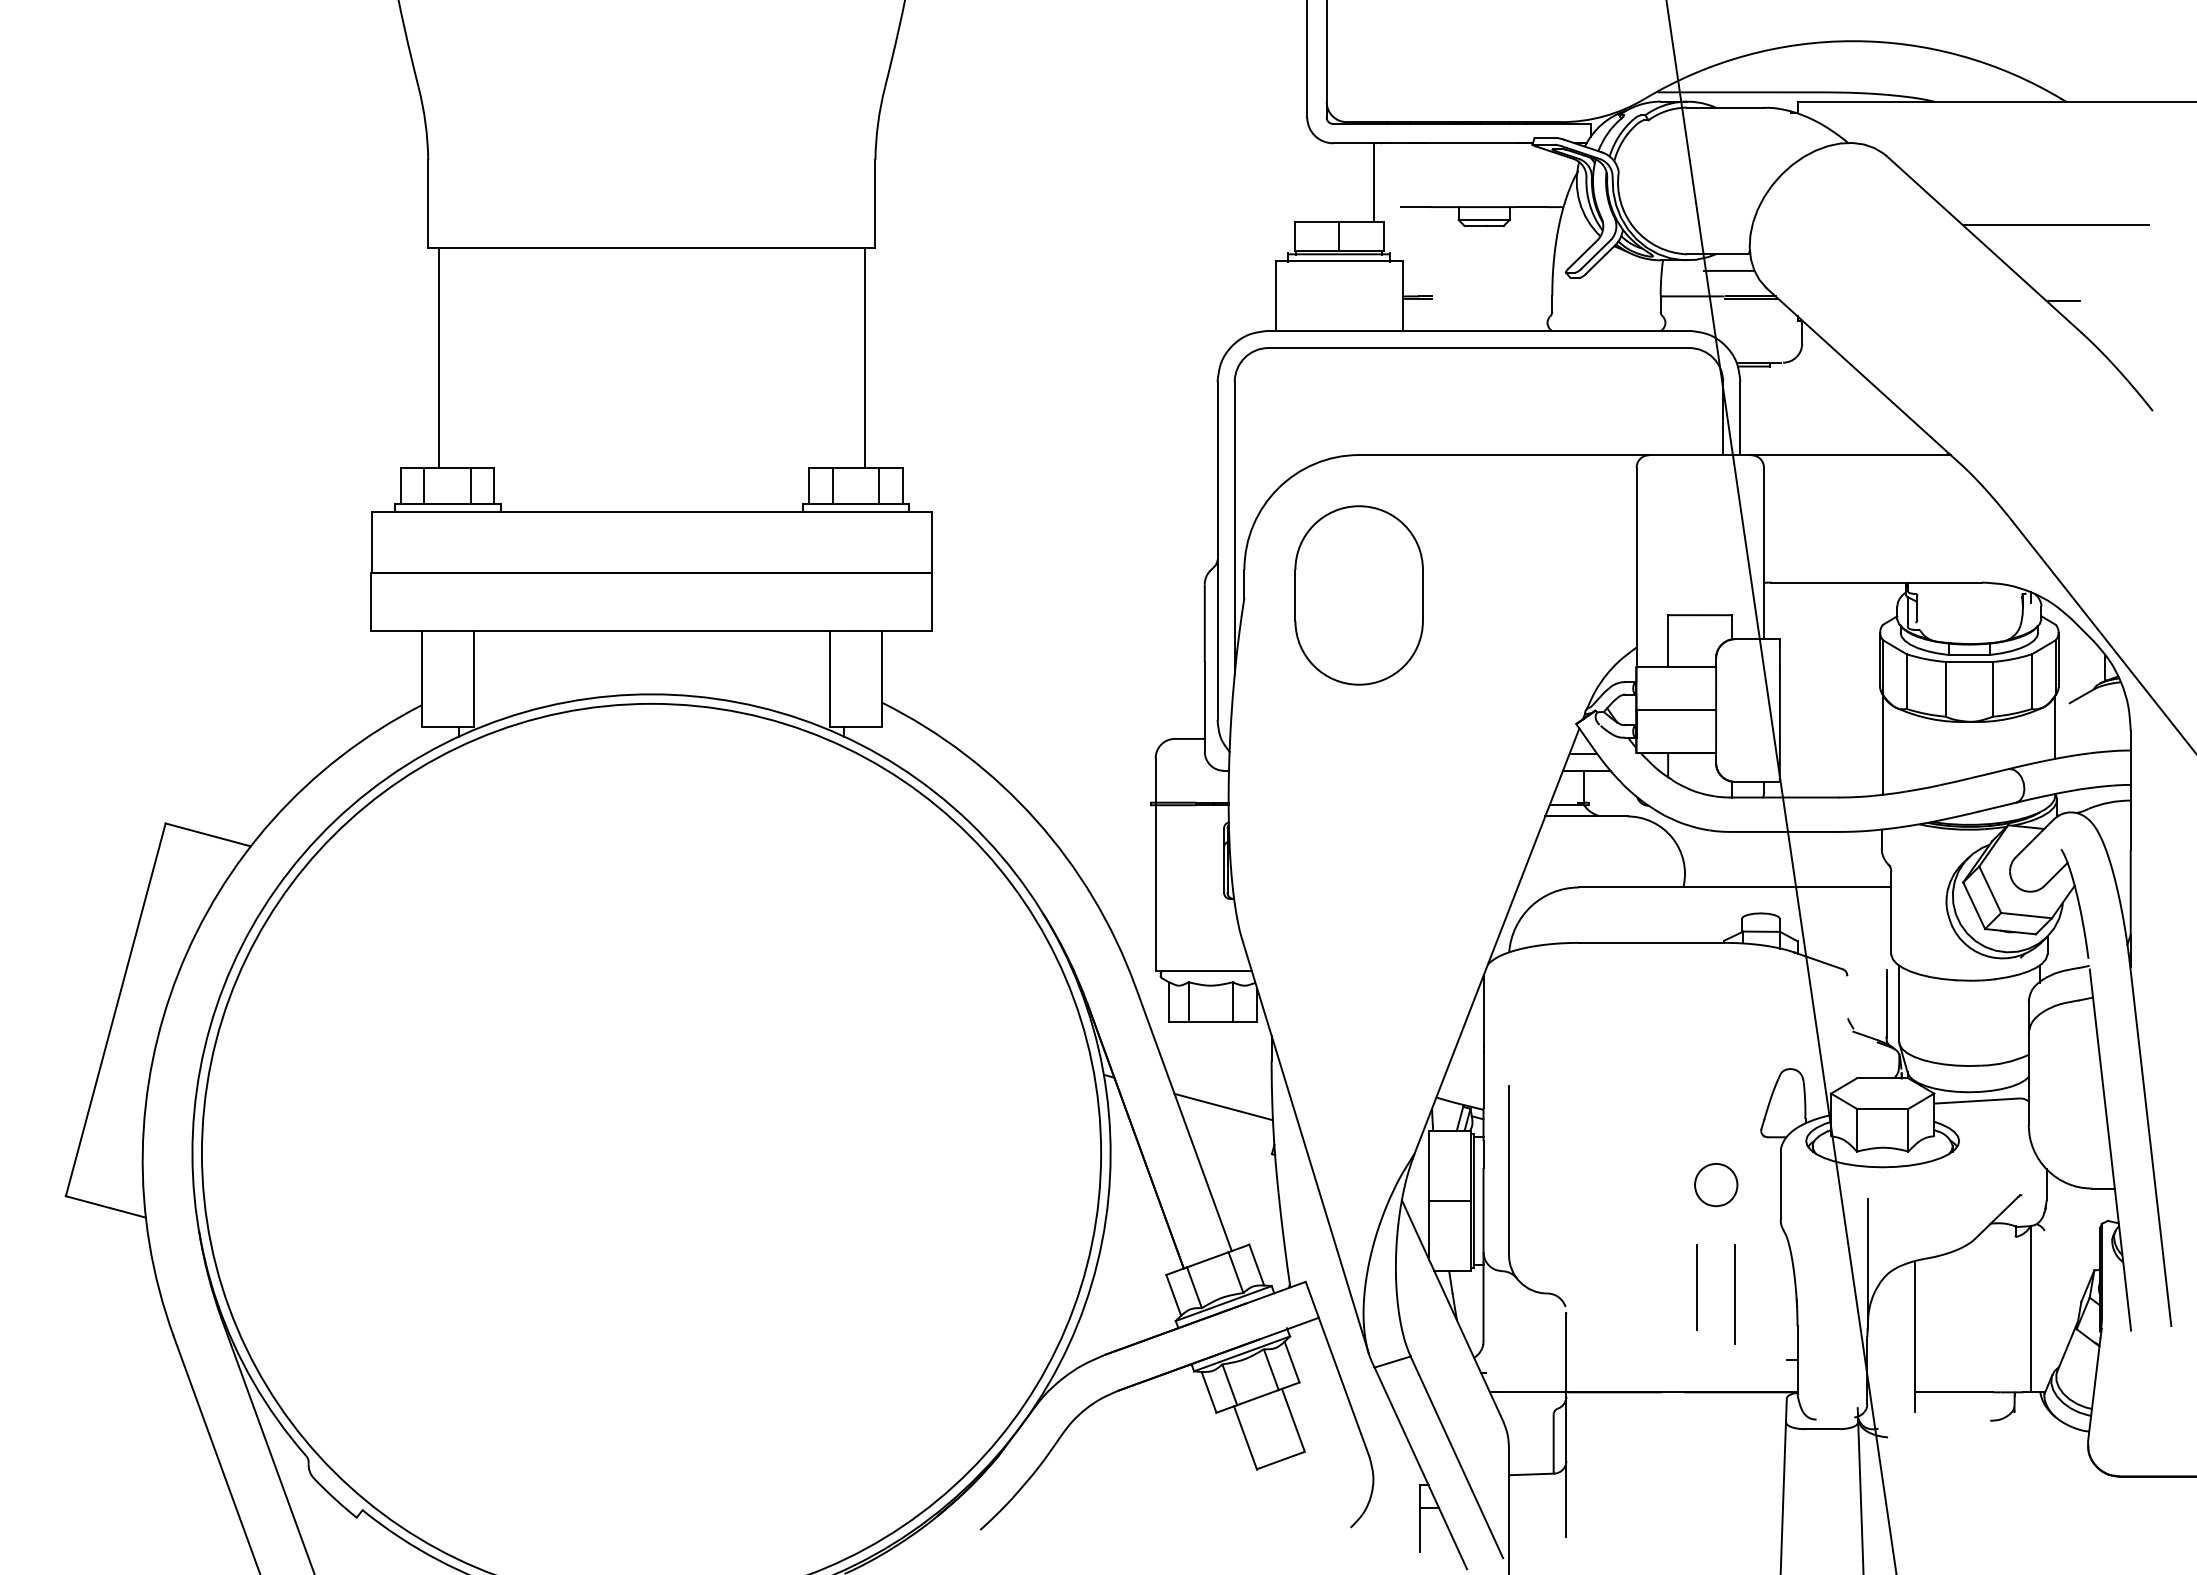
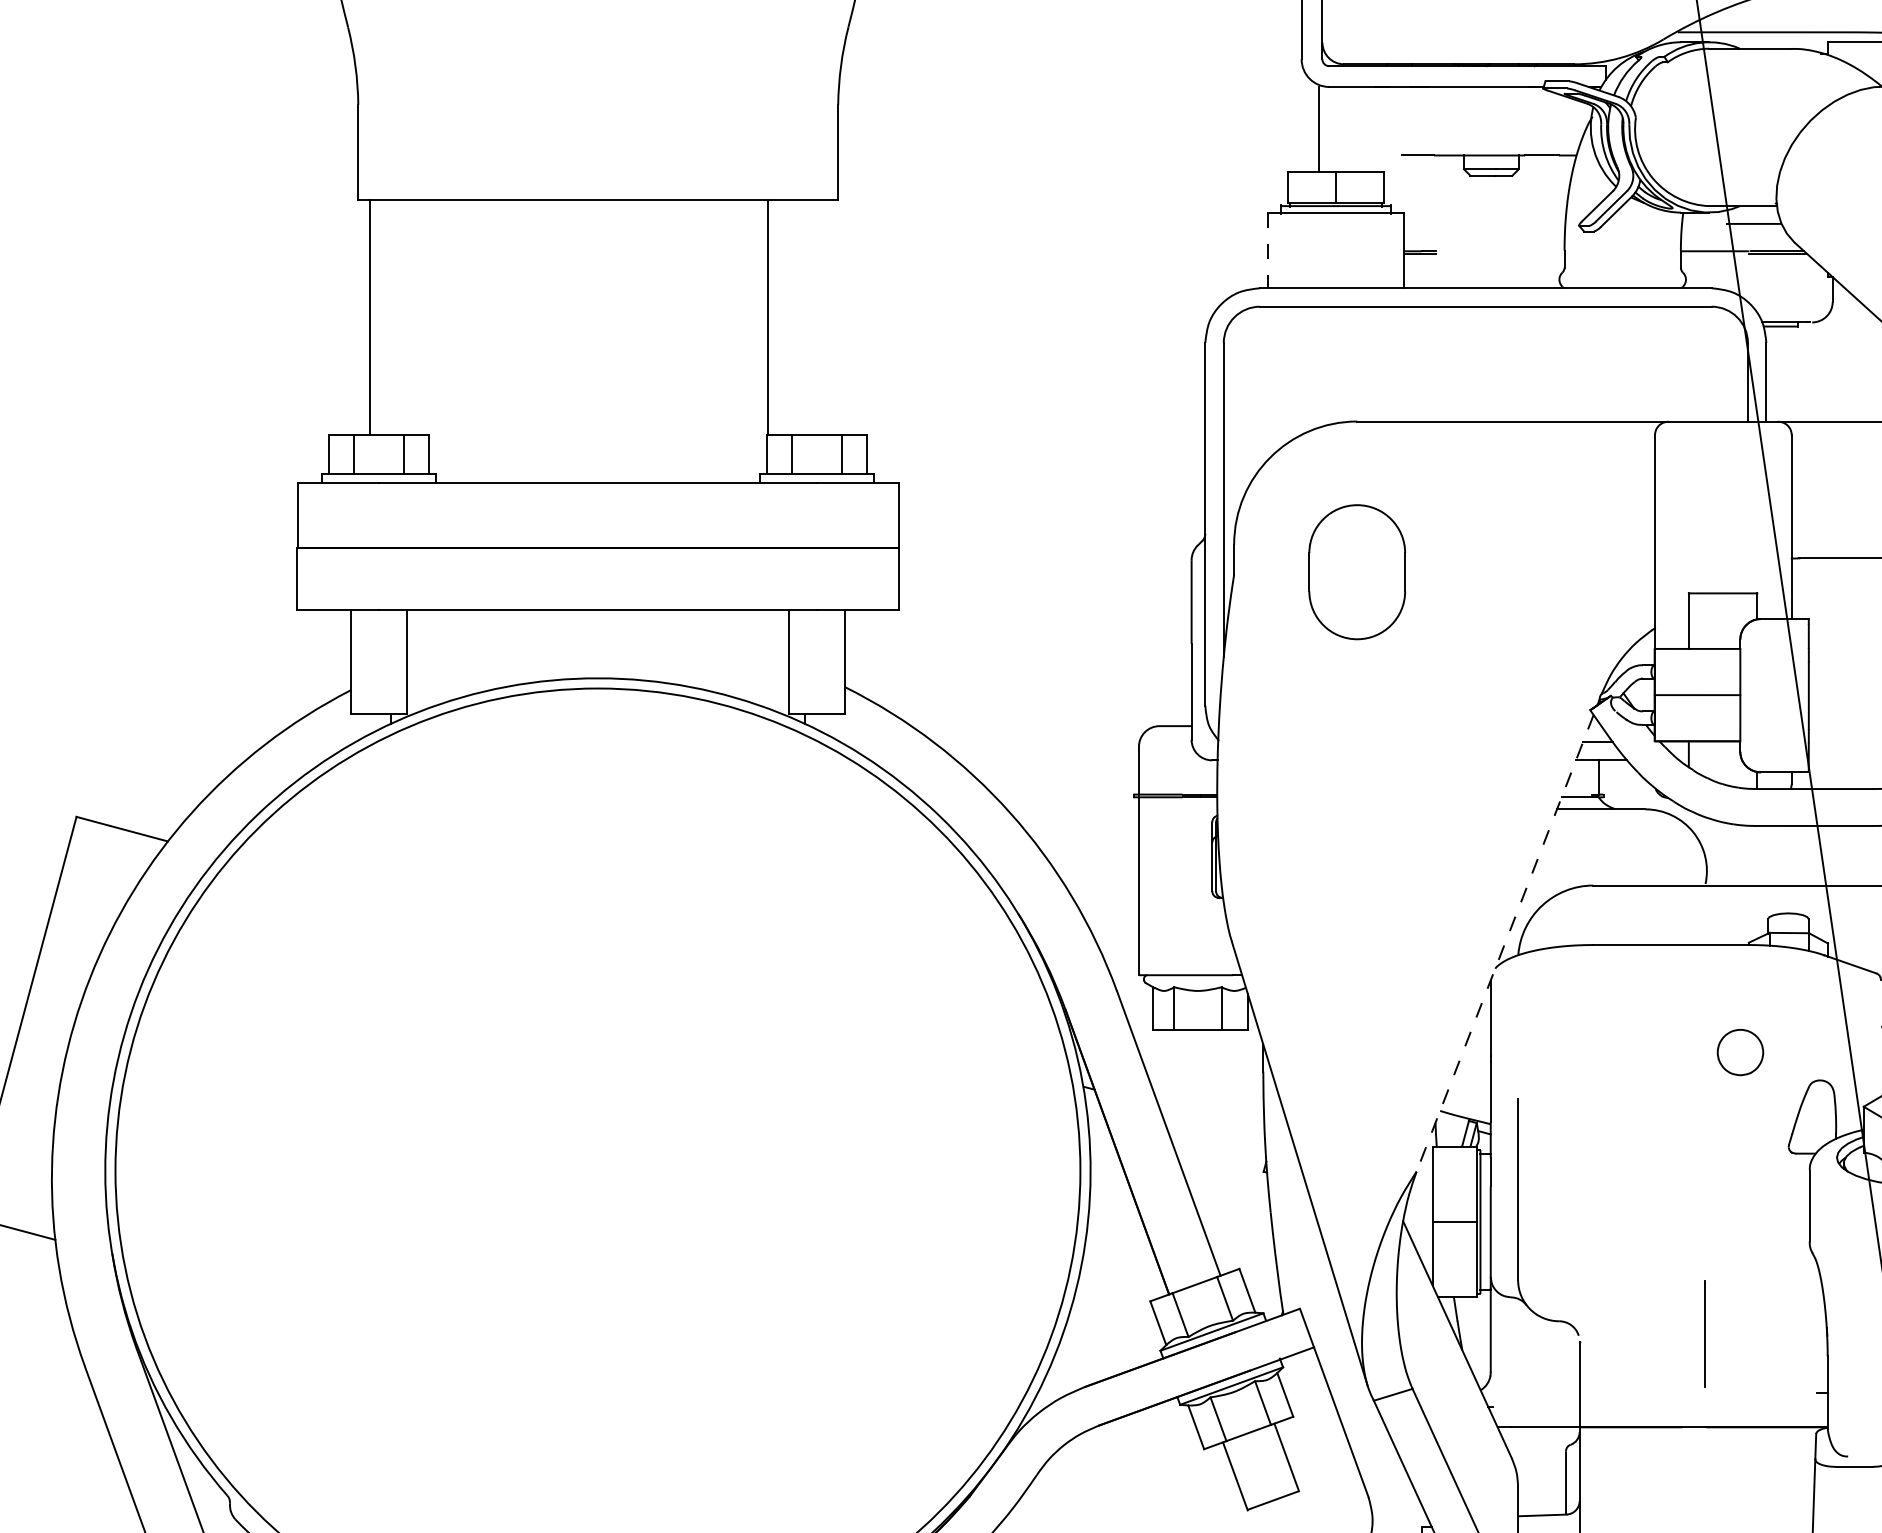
line: (1373, 182) -> (1319, 129), moved
line: (1275, 296) -> (1267, 251), solid -> dashed
line: (864, 357) -> (767, 316), moved
part: (1358, 595) -> (1356, 572), size x0.7
line: (1496, 941) -> (1504, 943), solid -> dashed
line: (1223, 1106) -> (1211, 1120), removed
part: (1716, 1185) -> (1740, 1052), moved
line: (1696, 1287) -> (1719, 1314), removed
line: (1734, 1294) -> (1704, 1334), moved

